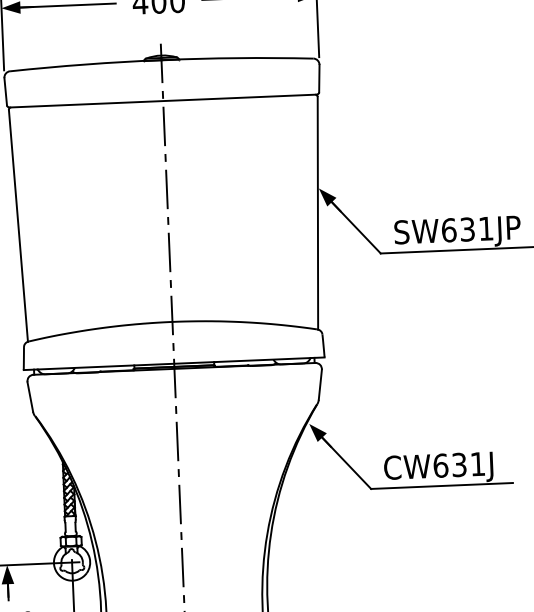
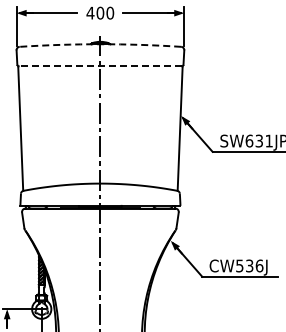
arc: (161, 60) -> (100, 44), solid -> dashed
line: (163, 101) -> (100, 66), solid -> dashed
text: (458, 464) -> (249, 265), CW631J -> CW536J

